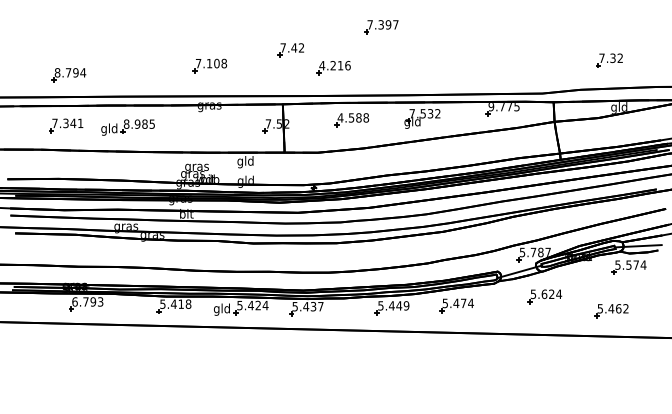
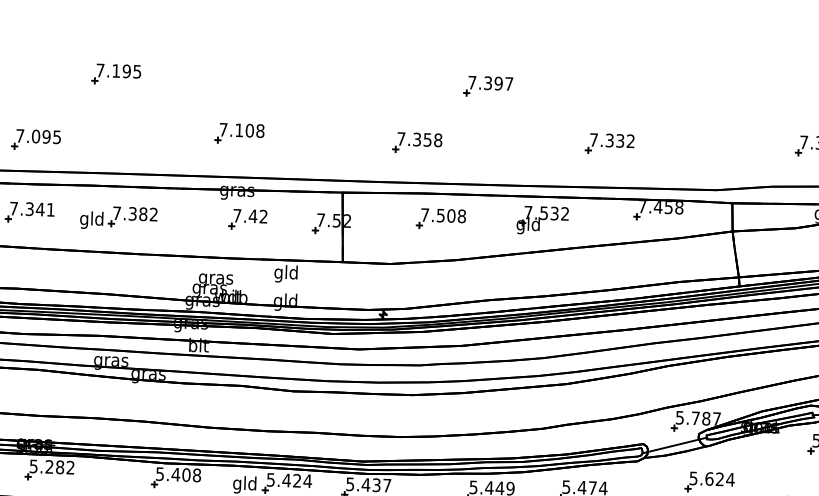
part: (122, 27) -> (115, 74), added
part: (290, 50) -> (247, 219), moved
part: (467, 64) -> (610, 144), added
text: (334, 65) -> (418, 139), 4.216 -> 7.358
text: (70, 72) -> (38, 136), 8.794 -> 7.095
text: (503, 107) -> (659, 208), 9.775 -> 7.458
text: (349, 117) -> (437, 214), 4.588 -> 7.508
text: (138, 123) -> (134, 212), 8.985 -> 7.382
text: (87, 301) -> (51, 466), 6.793 -> 5.282
text: (181, 303) -> (186, 474), 5.418 -> 5.408

